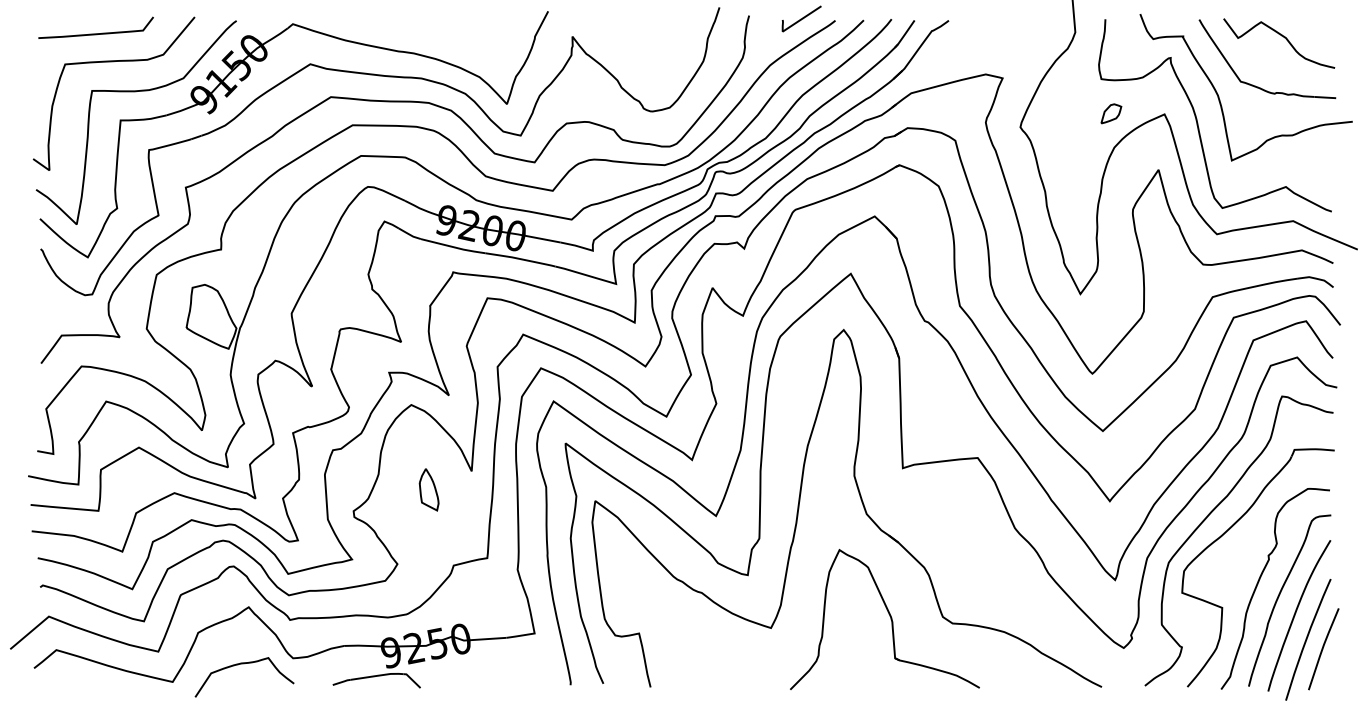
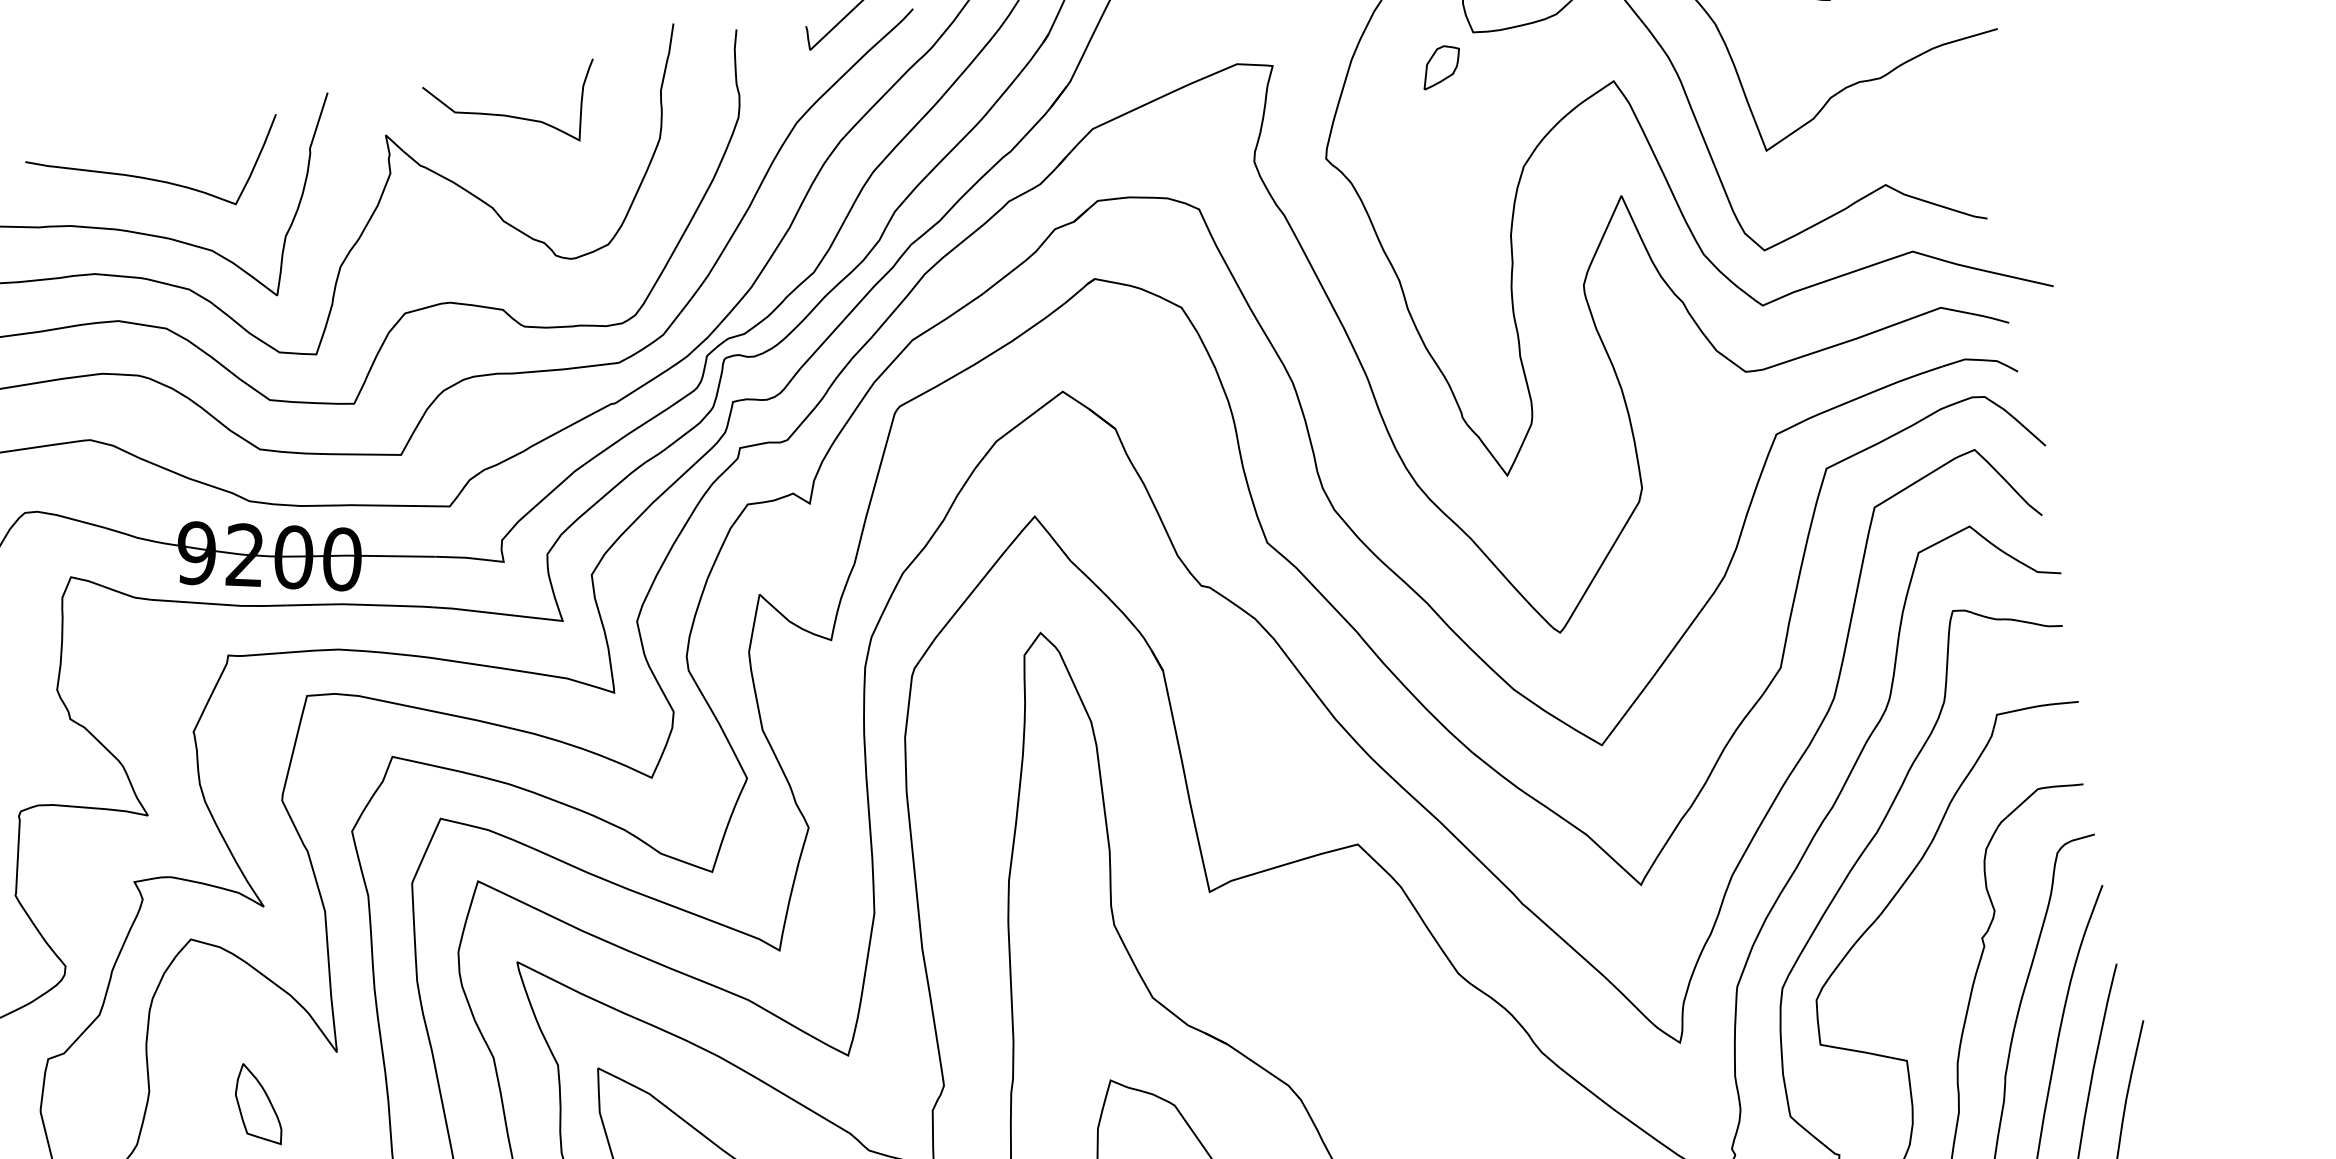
curve: (458, 37) -> (155, 177), added
curve: (635, 37) -> (513, 114), added
part: (1111, 113) -> (1441, 65), moved

